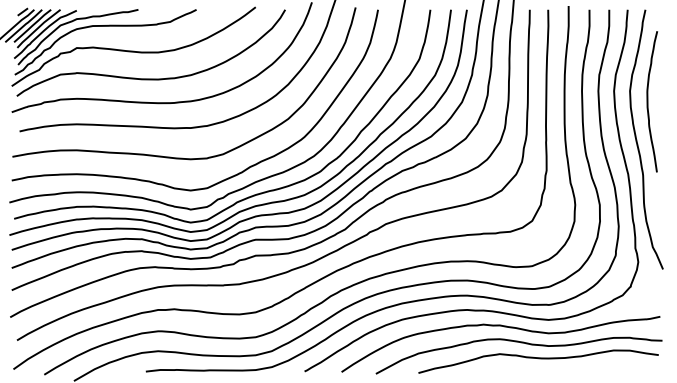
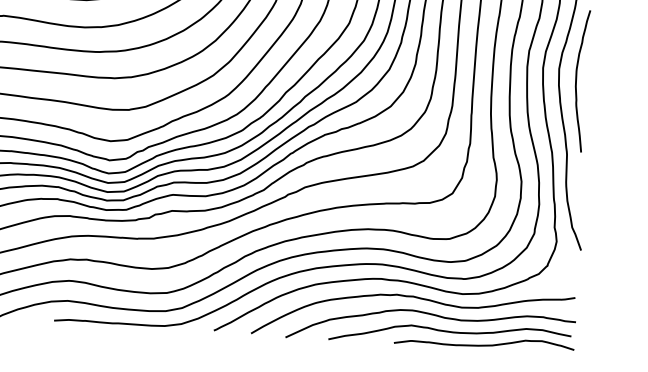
curve: (572, 368) -> (483, 344), added

